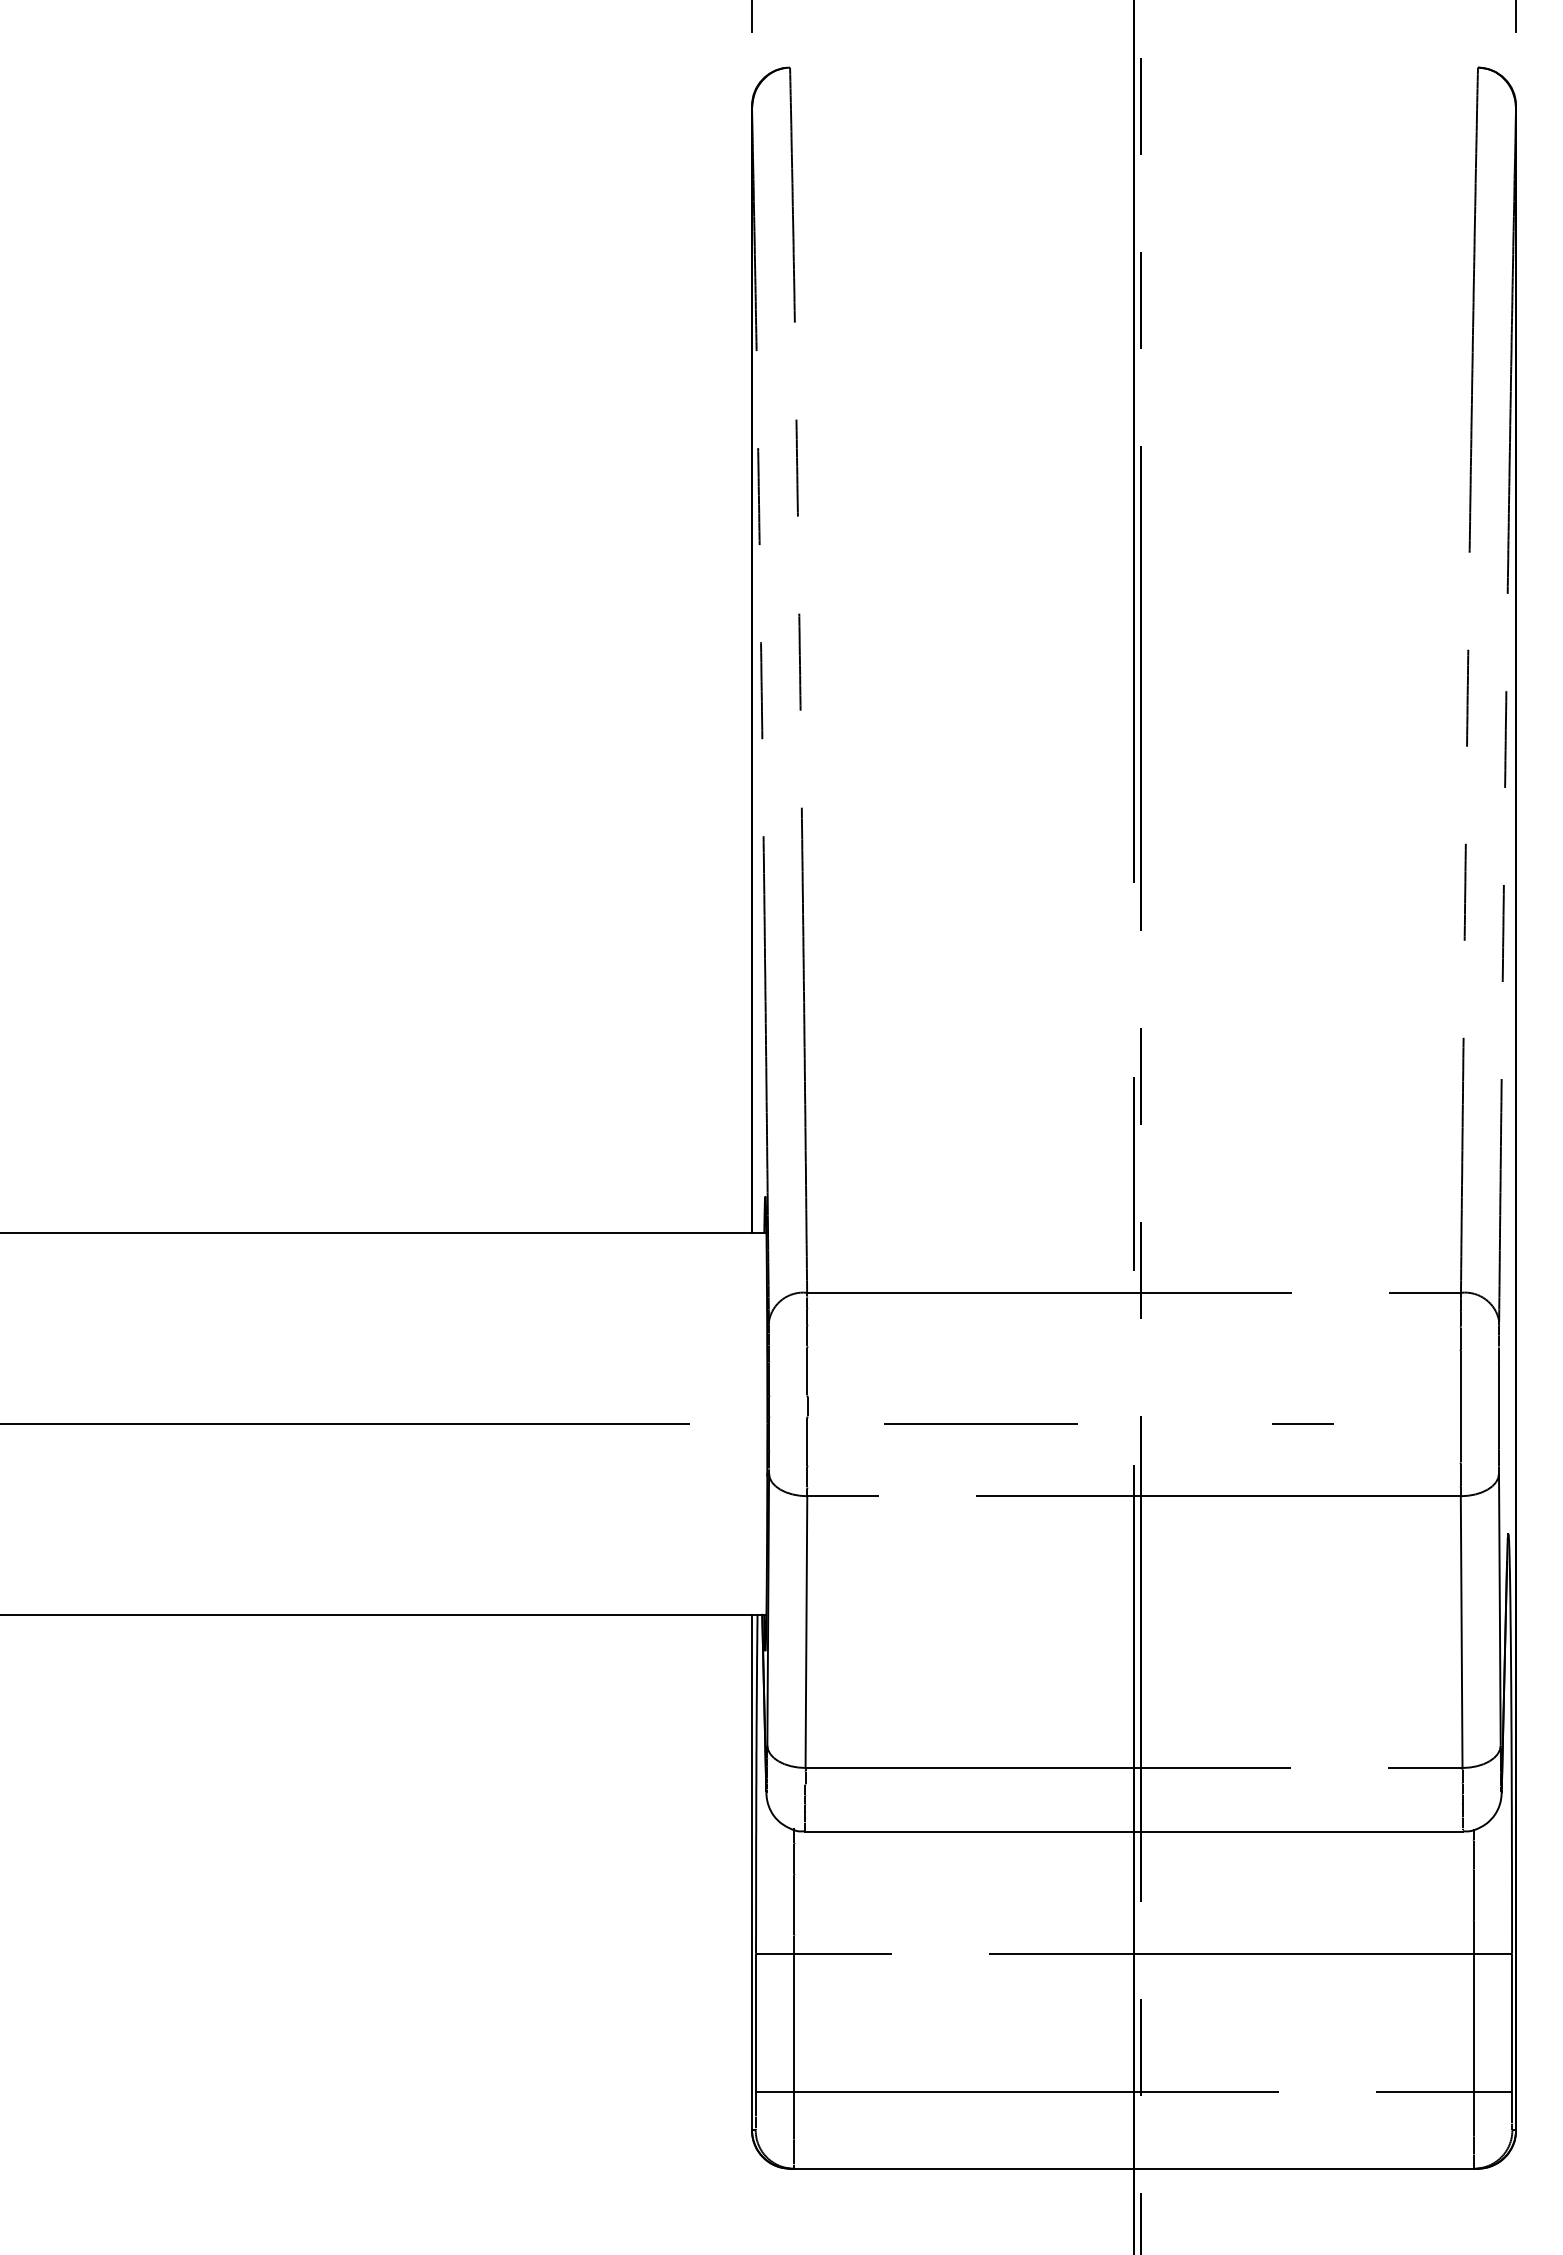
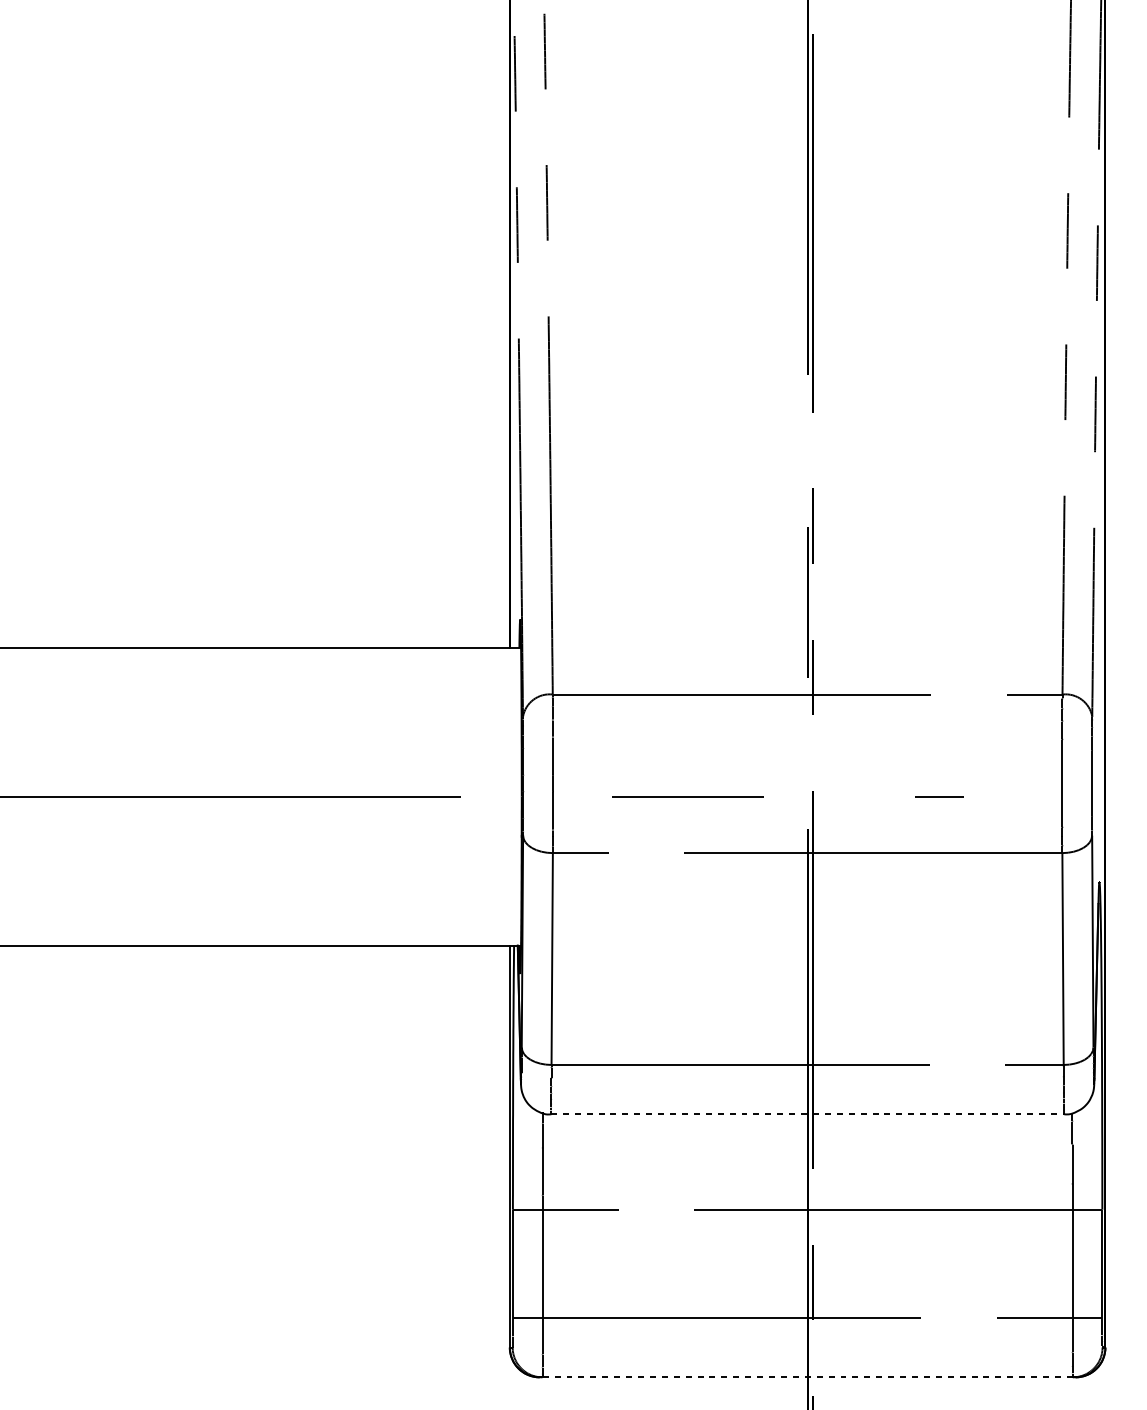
line: (1134, 1831) -> (807, 1114), solid -> dashed
line: (1133, 2168) -> (807, 1377), solid -> dashed

